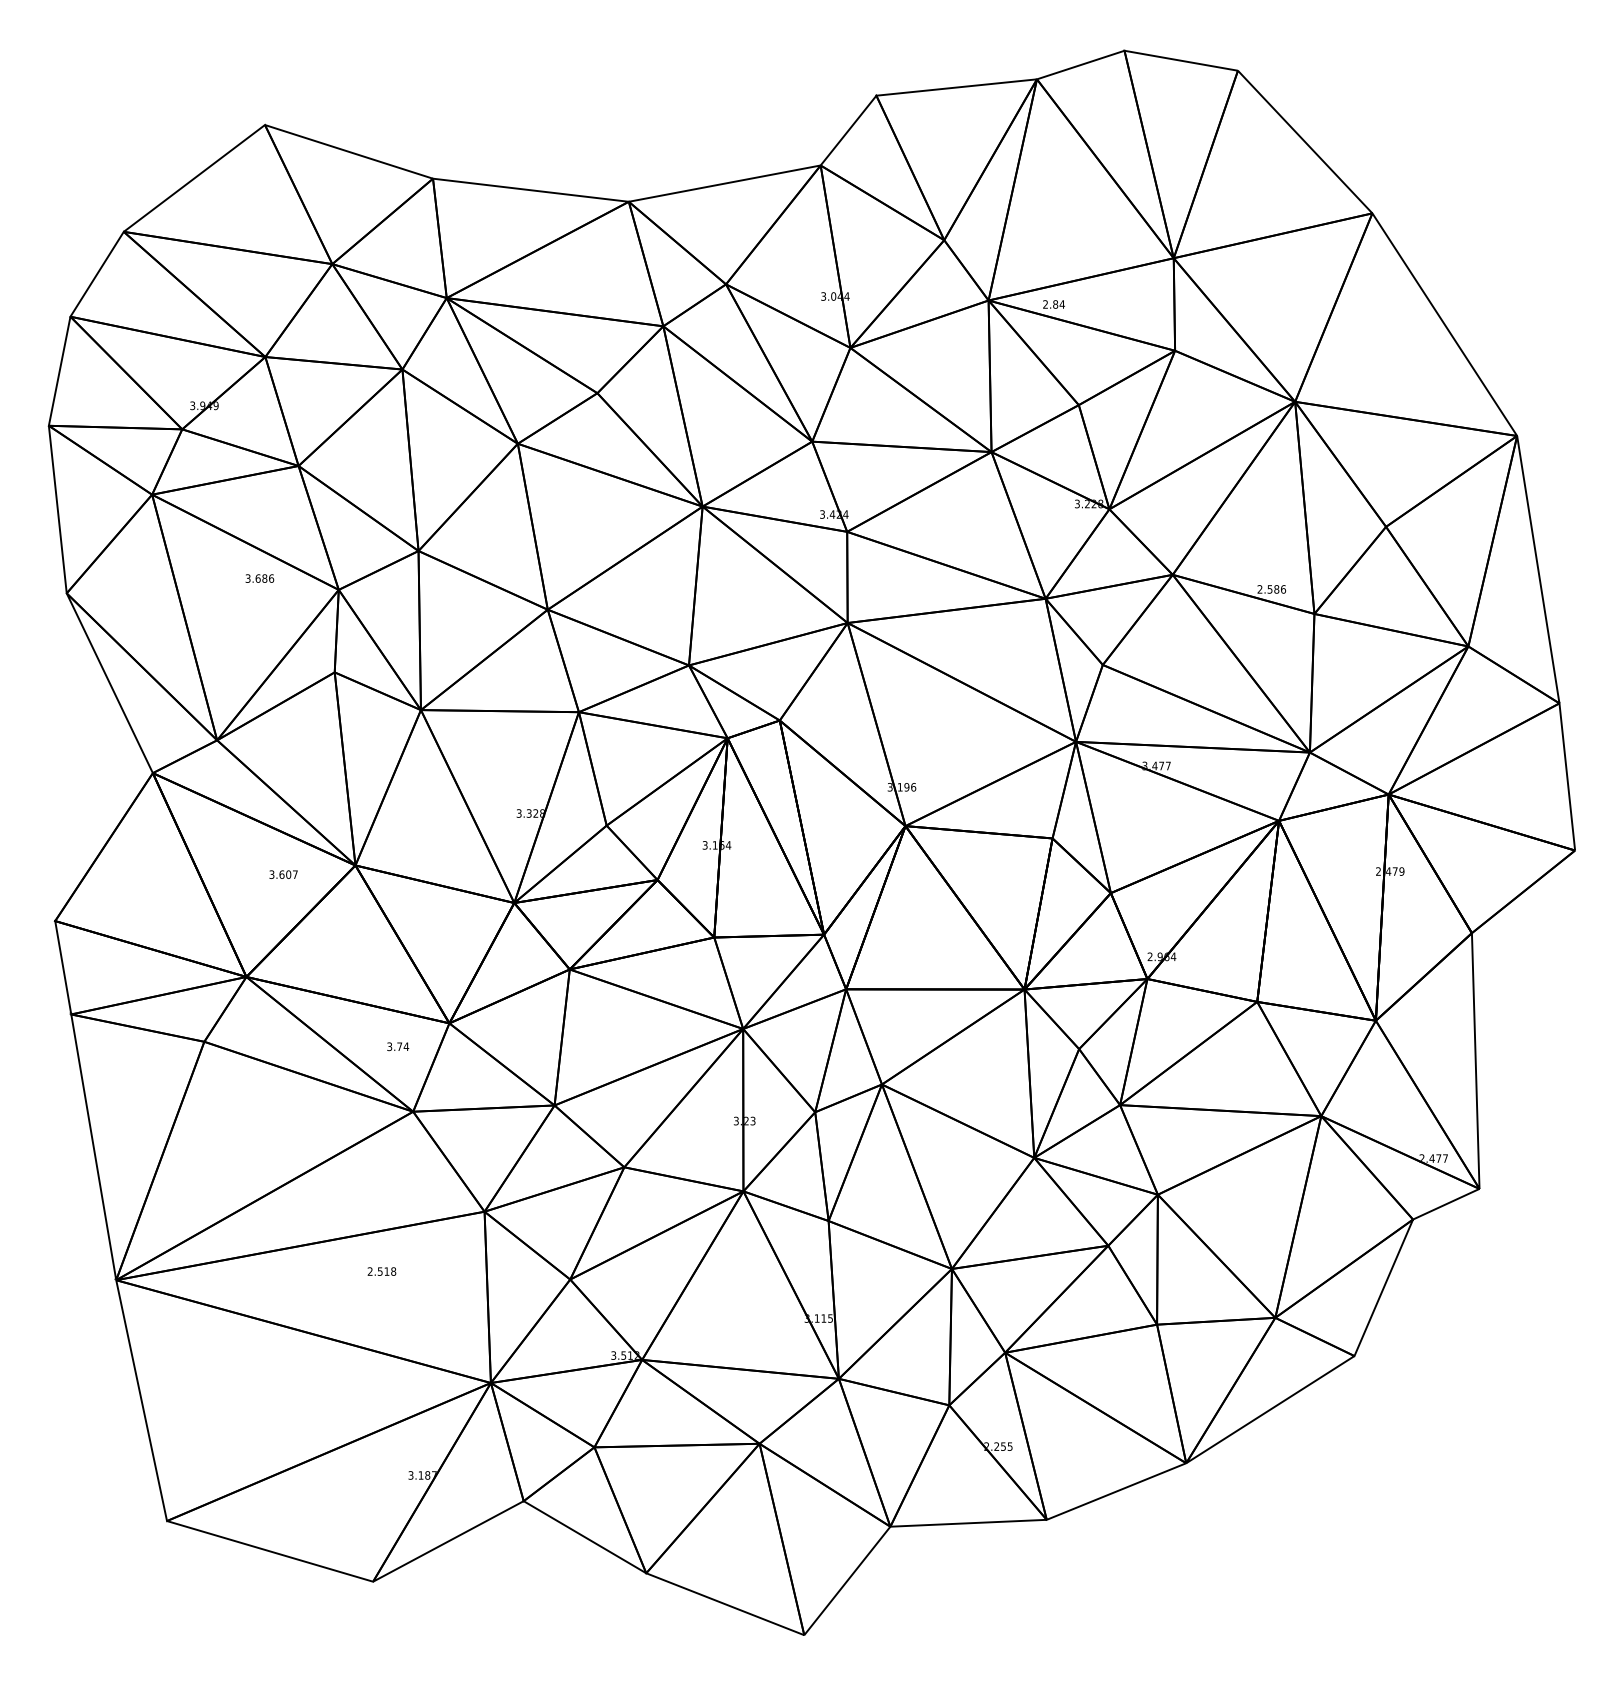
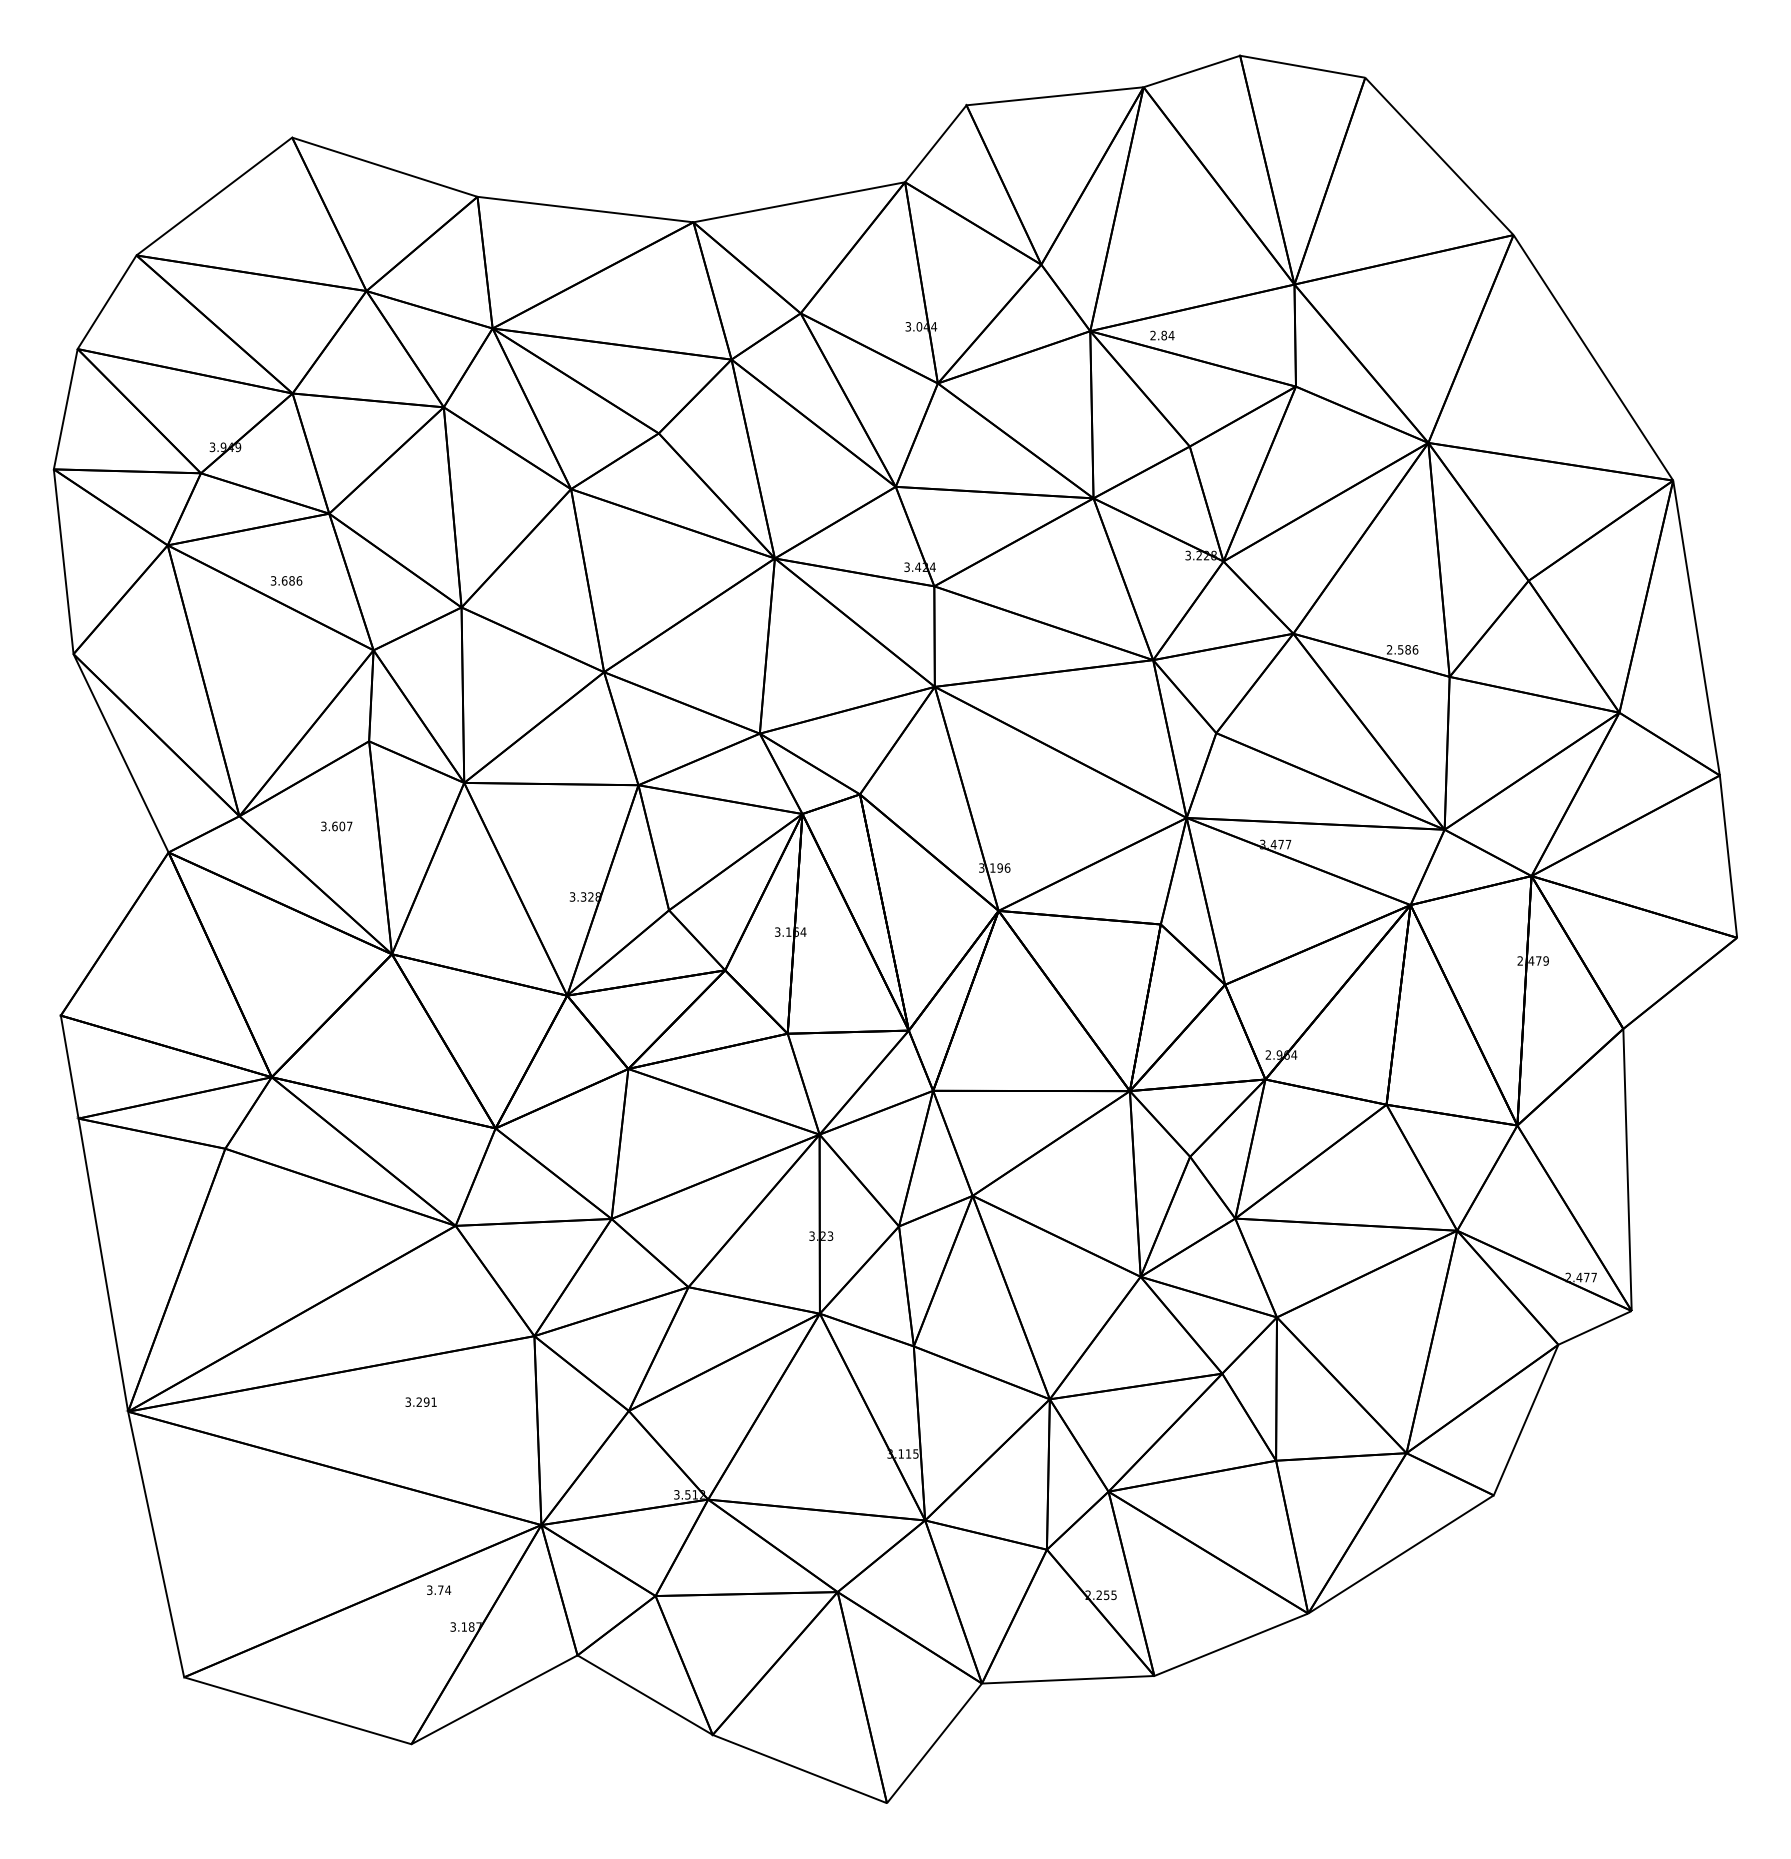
text: (259, 578) -> (286, 580), moved
text: (283, 874) -> (336, 826), moved
text: (398, 1046) -> (439, 1589), moved
text: (381, 1270) -> (420, 1401), 2.518 -> 3.291

